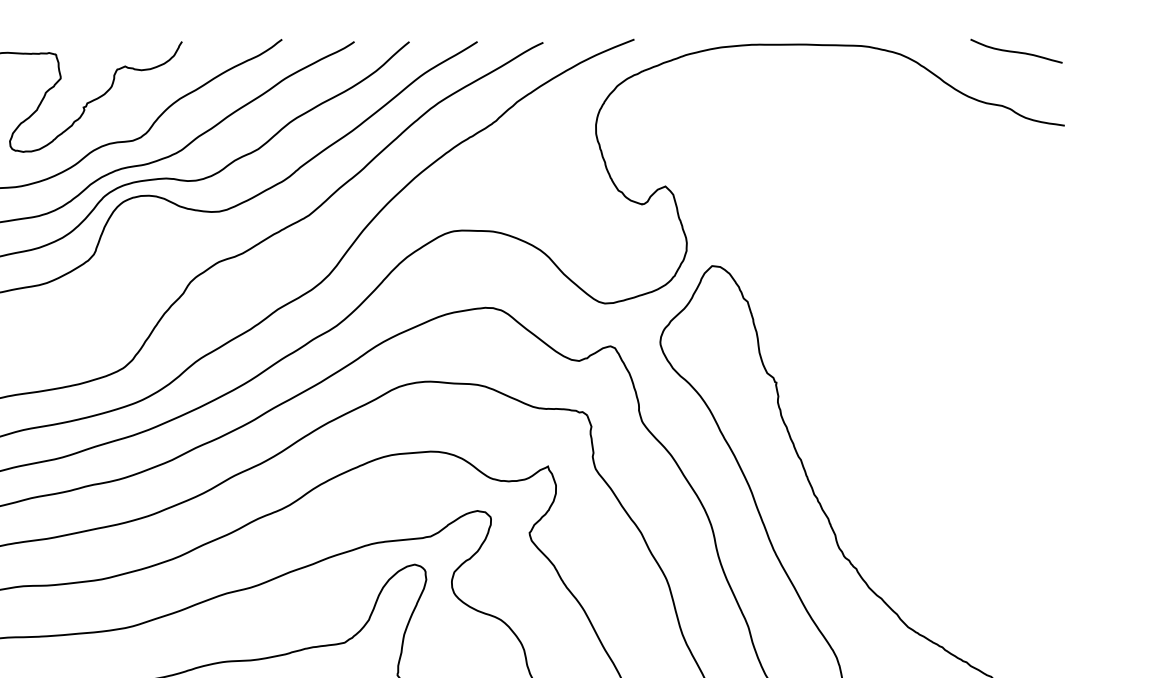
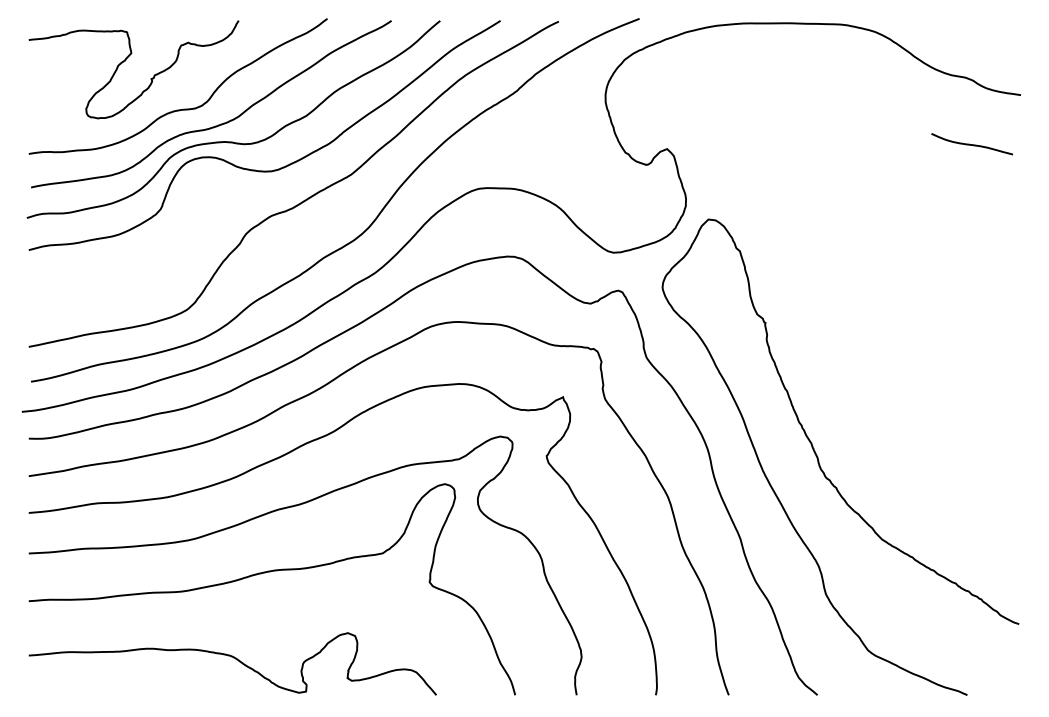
curve: (1015, 51) -> (971, 144), moved

